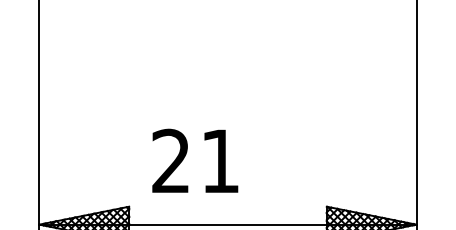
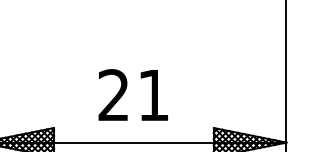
text: (195, 160) -> (133, 94), moved

